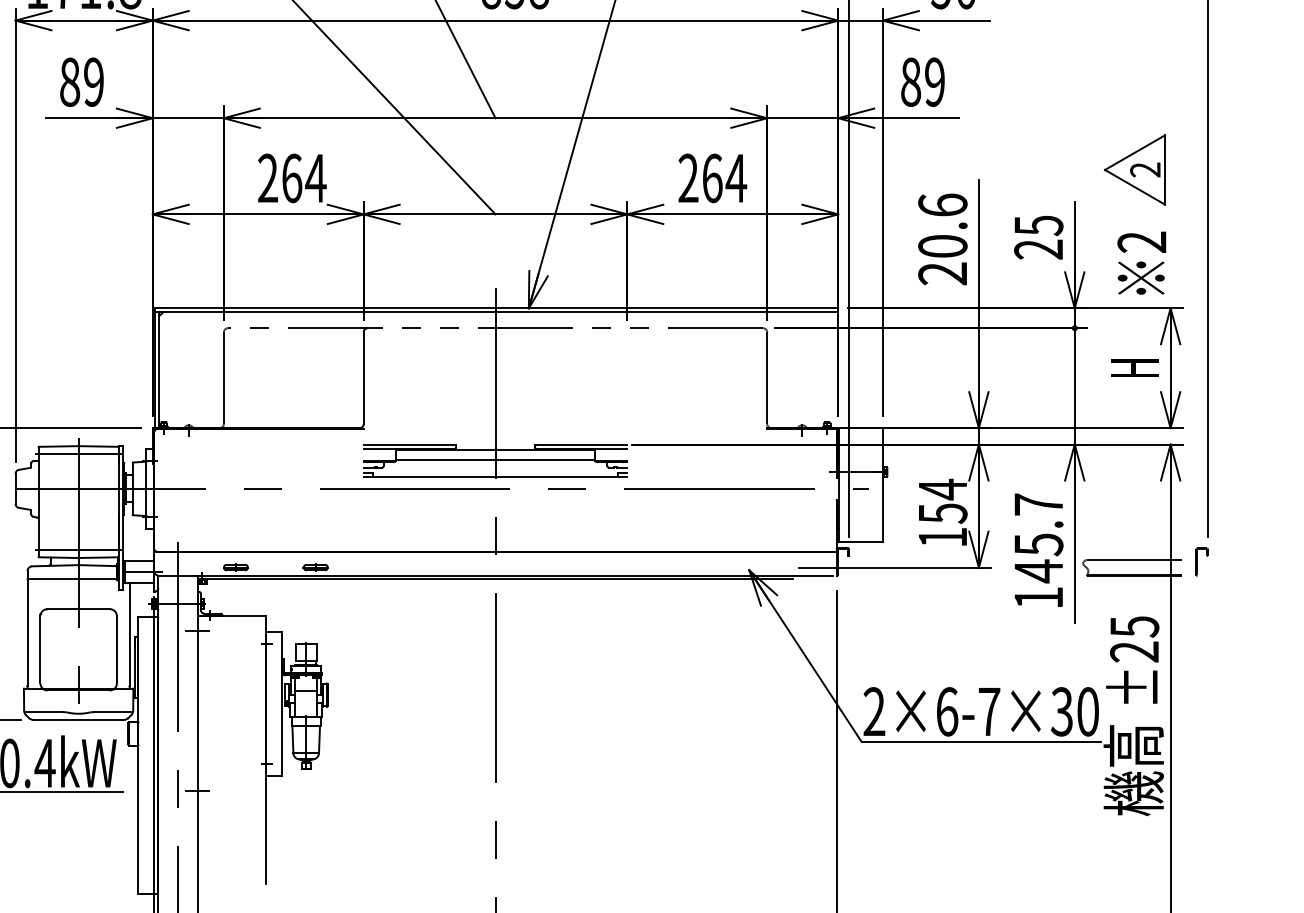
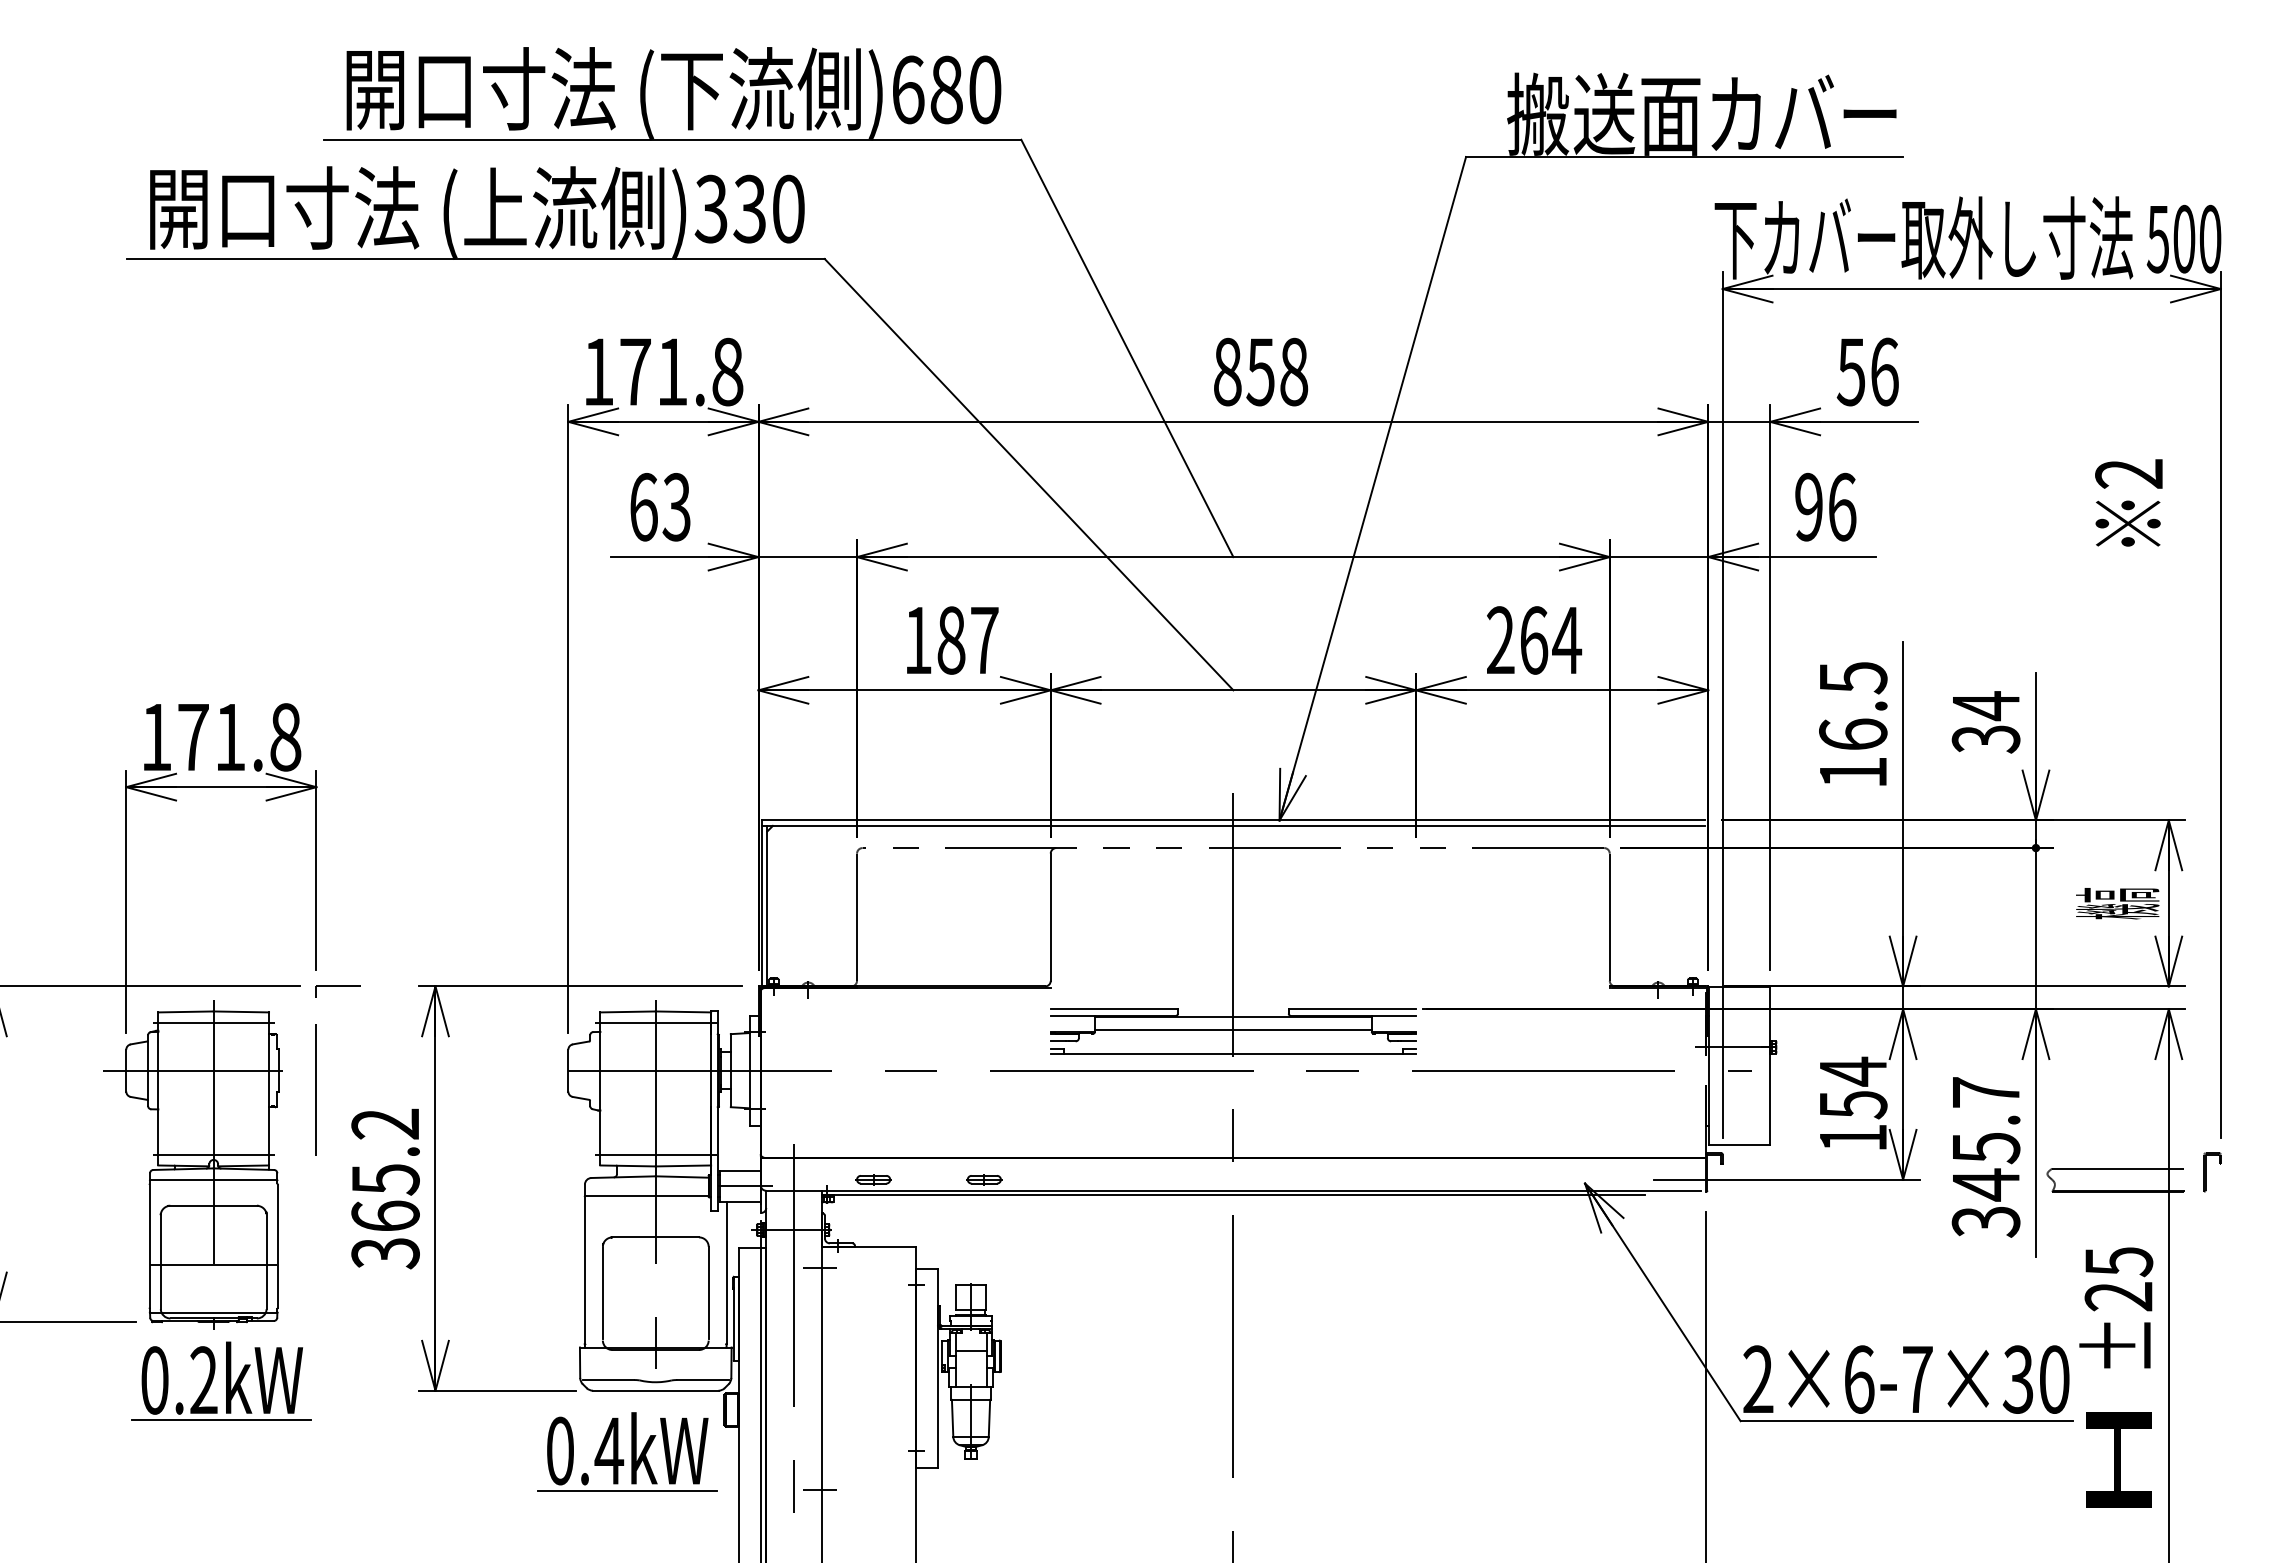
text: (922, 81) -> (1825, 506), 89 -> 96
text: (82, 82) -> (660, 507), 89 -> 63
part: (1134, 169) -> (2118, 628), removed
text: (292, 178) -> (951, 640), 264 -> 187
text: (1039, 237) -> (1986, 722), 25 -> 34
text: (943, 239) -> (1853, 724), 20.6 -> 16.5
text: (1141, 262) -> (2128, 502), moved
text: (1133, 368) -> (2117, 903), H -> 機高
text: (1038, 598) -> (1985, 1222), 145.7 -> 345.7
text: (1133, 770) -> (2117, 1461), 機高 -> H

